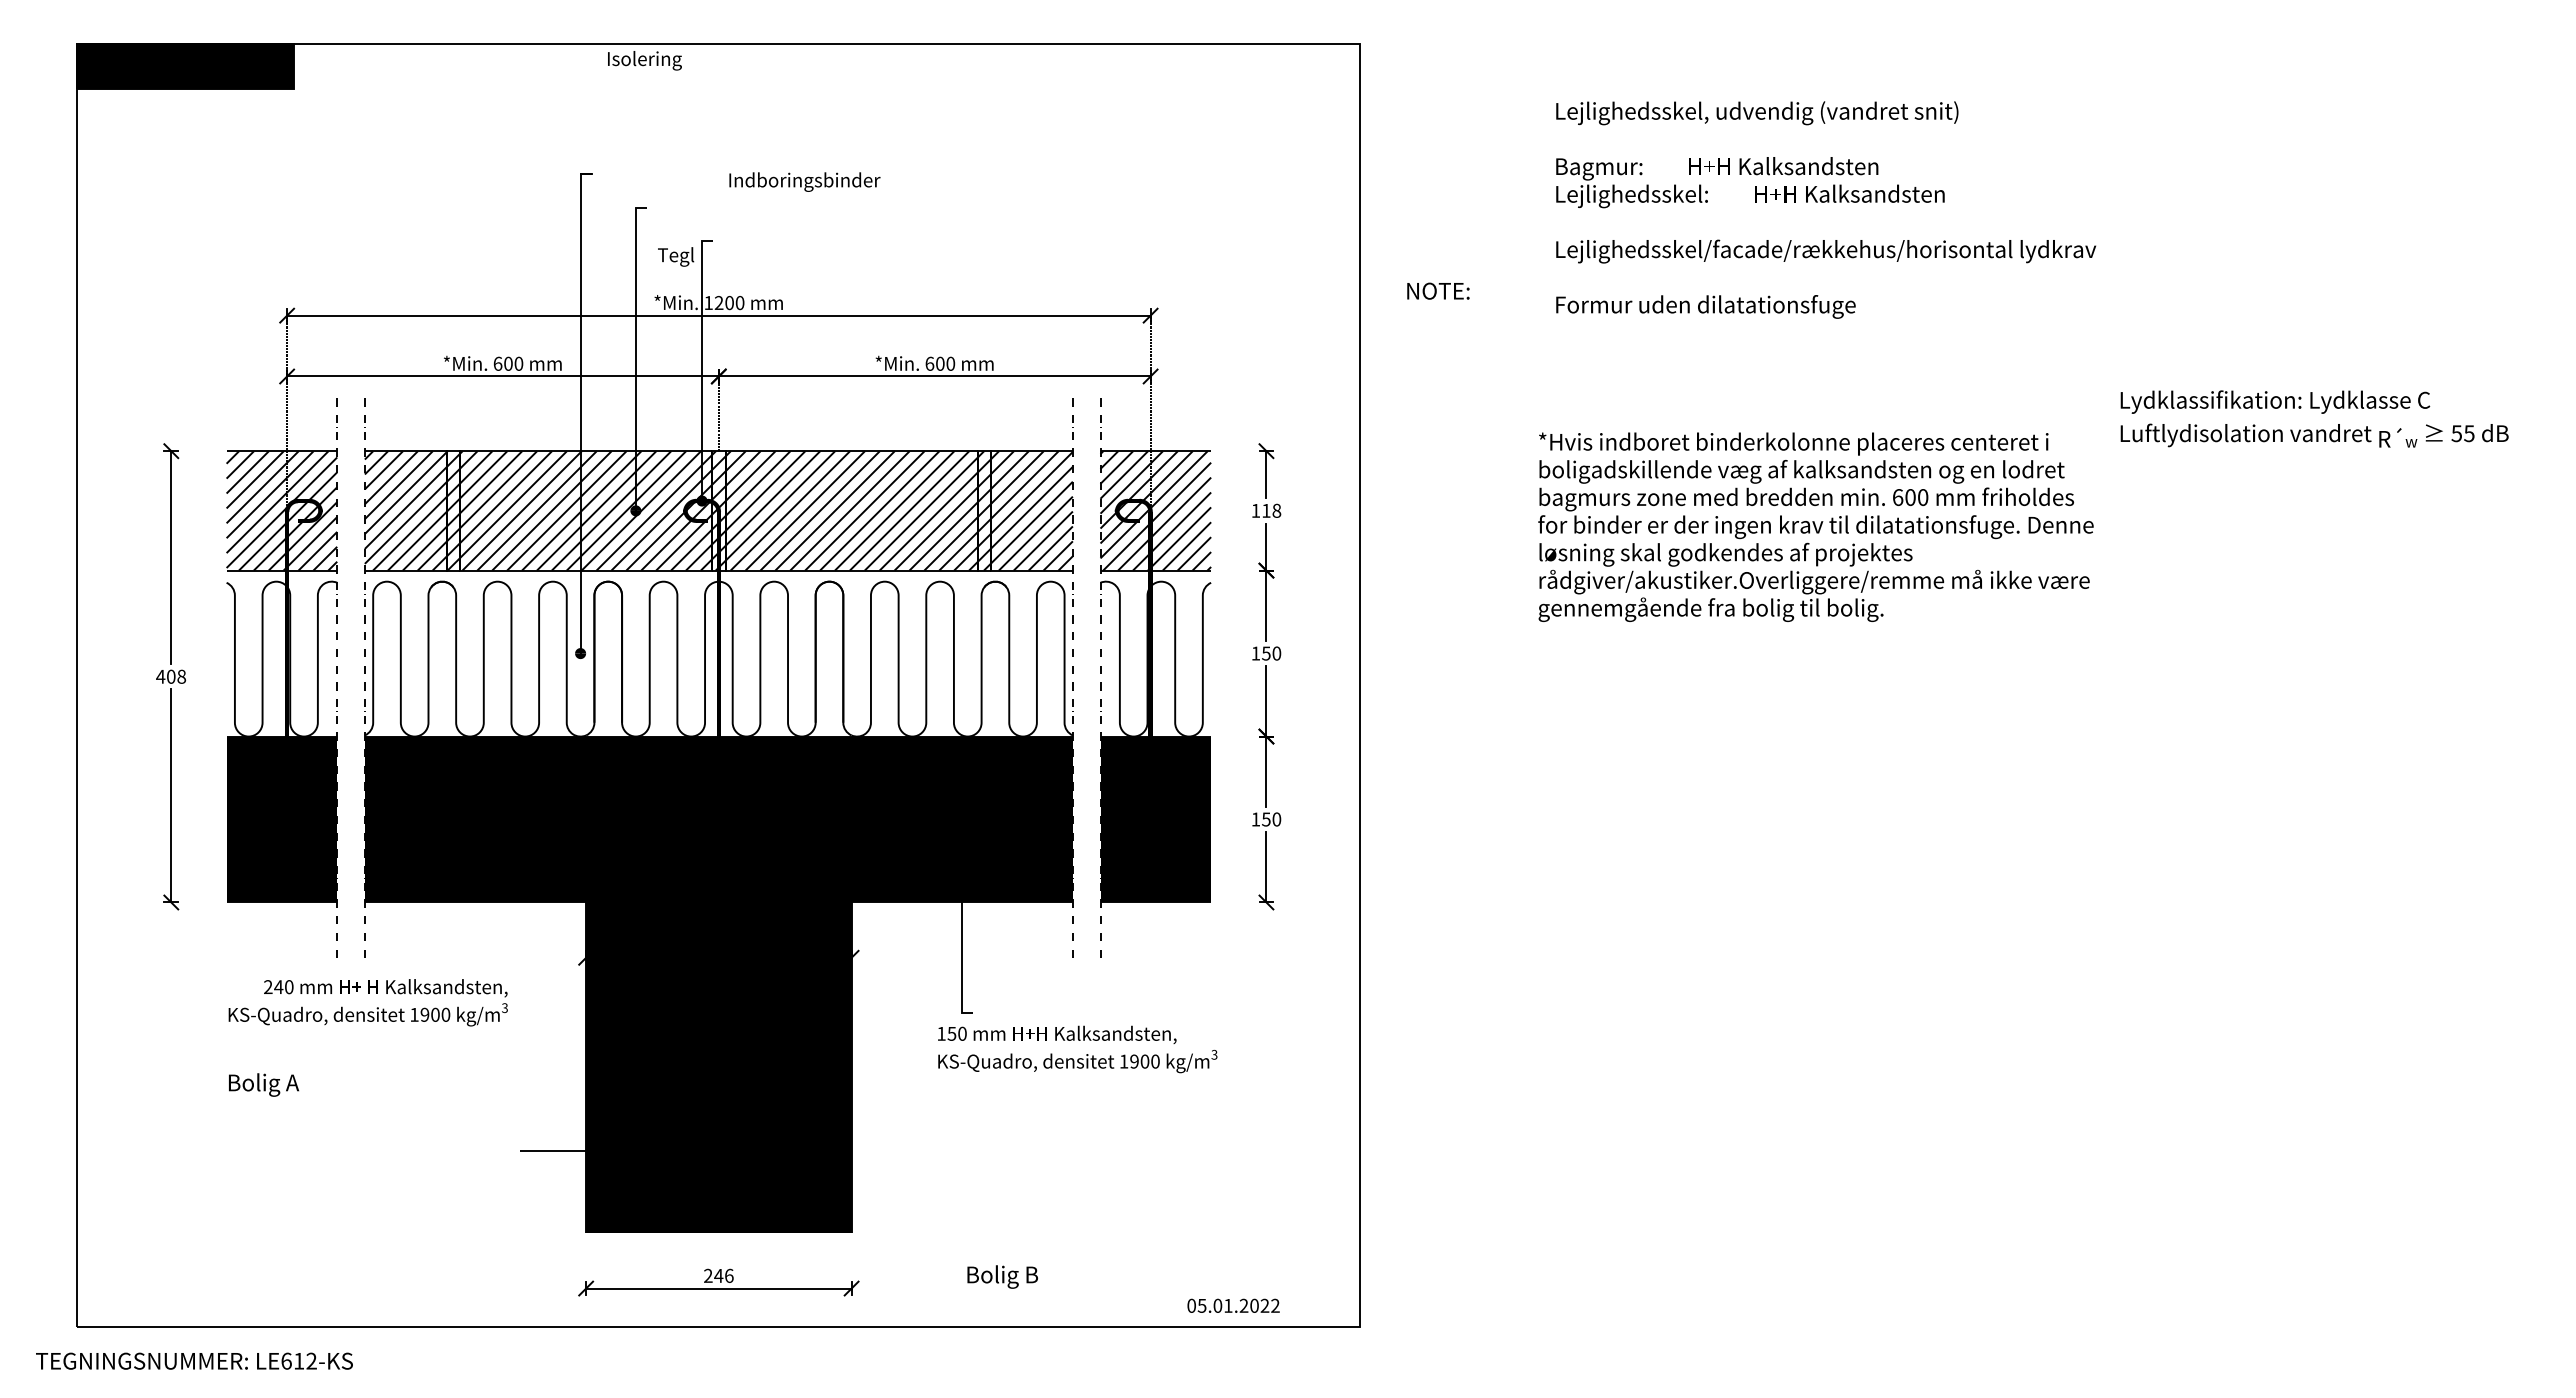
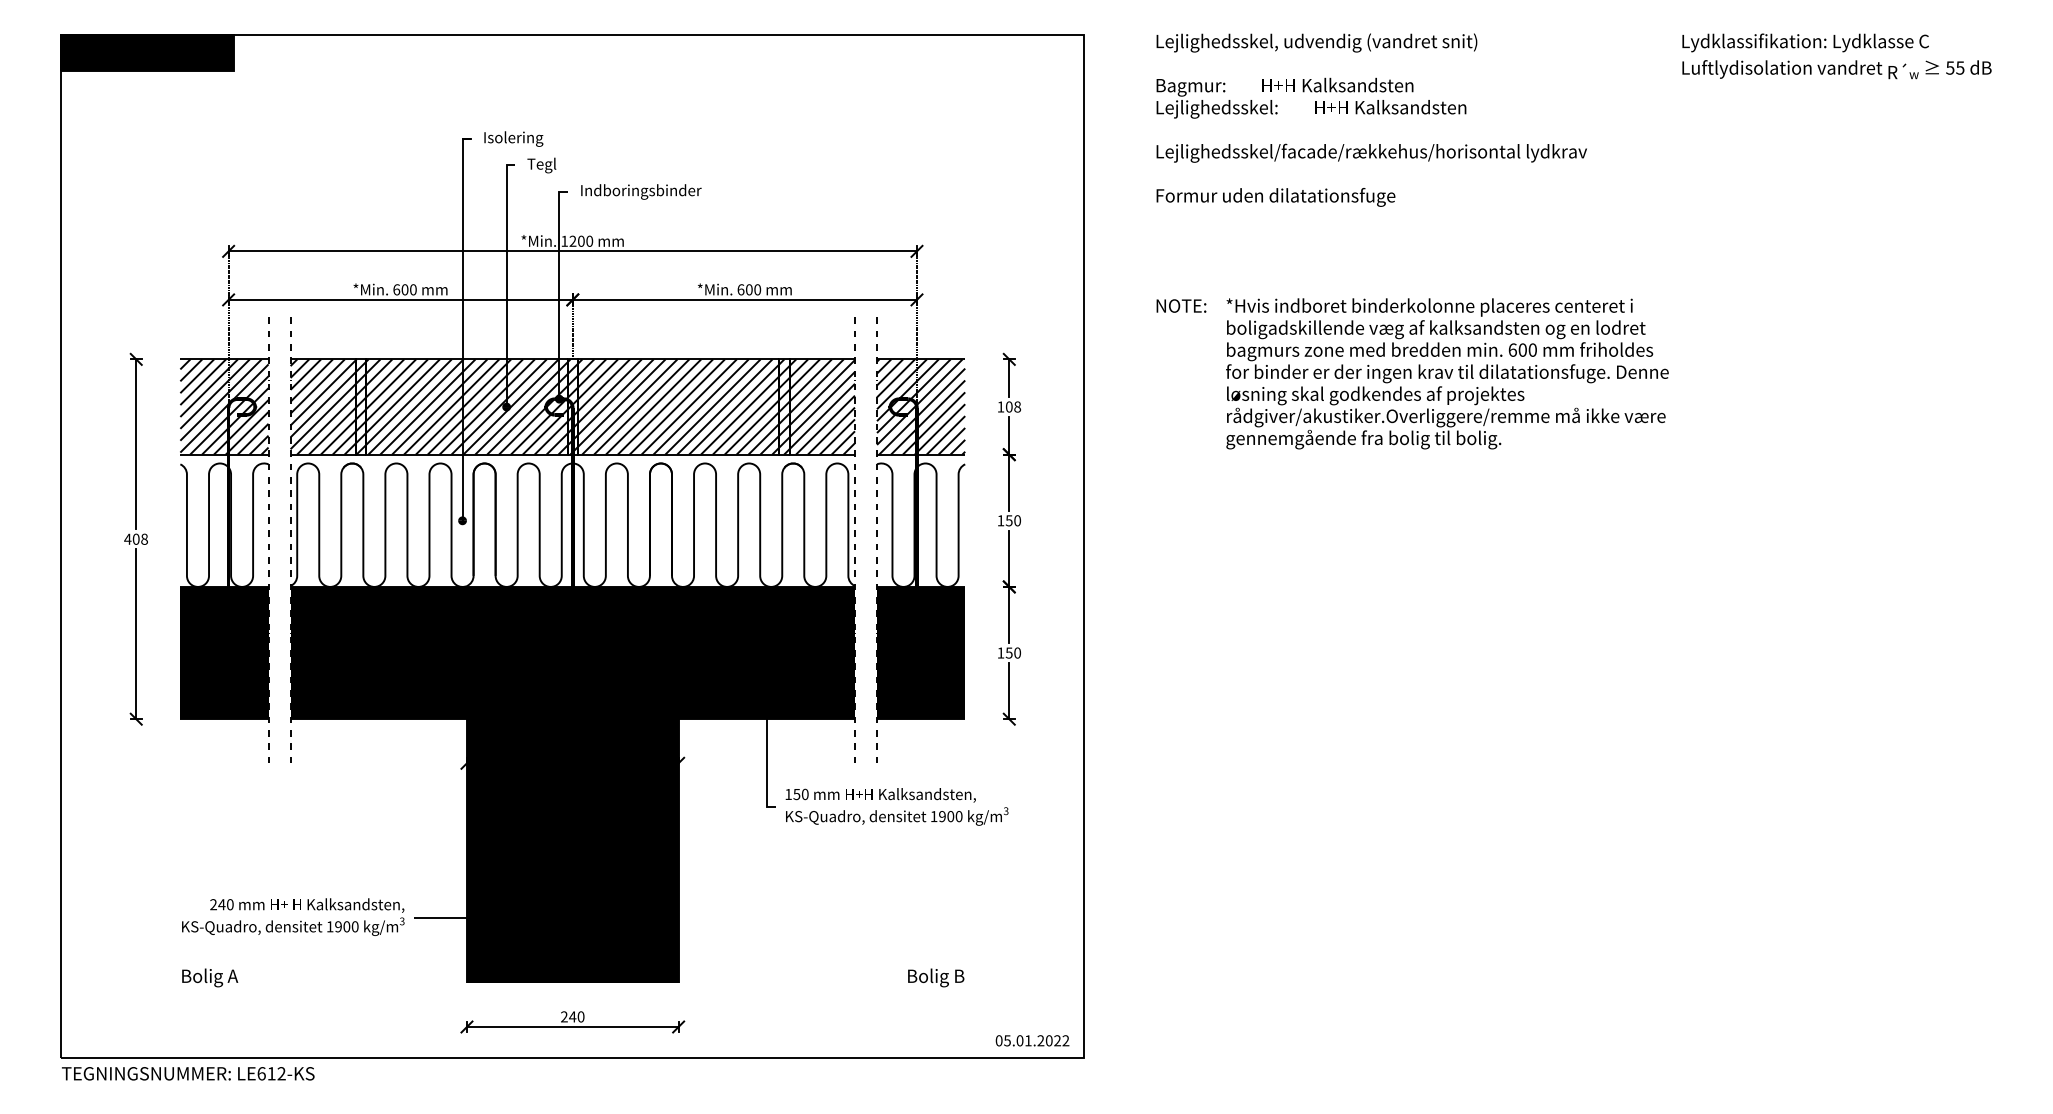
text: (644, 60) -> (513, 138), moved
text: (804, 181) -> (641, 191), moved
text: (1826, 209) -> (1372, 119), moved
text: (676, 256) -> (542, 165), moved
text: (1438, 290) -> (1181, 305), moved
text: (2314, 418) -> (1836, 55), moved
text: (1266, 510) -> (1009, 406), 118 -> 108
text: (1815, 526) -> (1447, 373), moved
text: (367, 1002) -> (292, 916), moved
text: (1077, 1049) -> (896, 806), moved
text: (264, 1084) -> (210, 977), moved
text: (729, 1275) -> (581, 1016), 246 -> 240
text: (1002, 1276) -> (936, 977), moved
text: (1233, 1305) -> (1032, 1040), moved
text: (194, 1360) -> (188, 1073), moved

